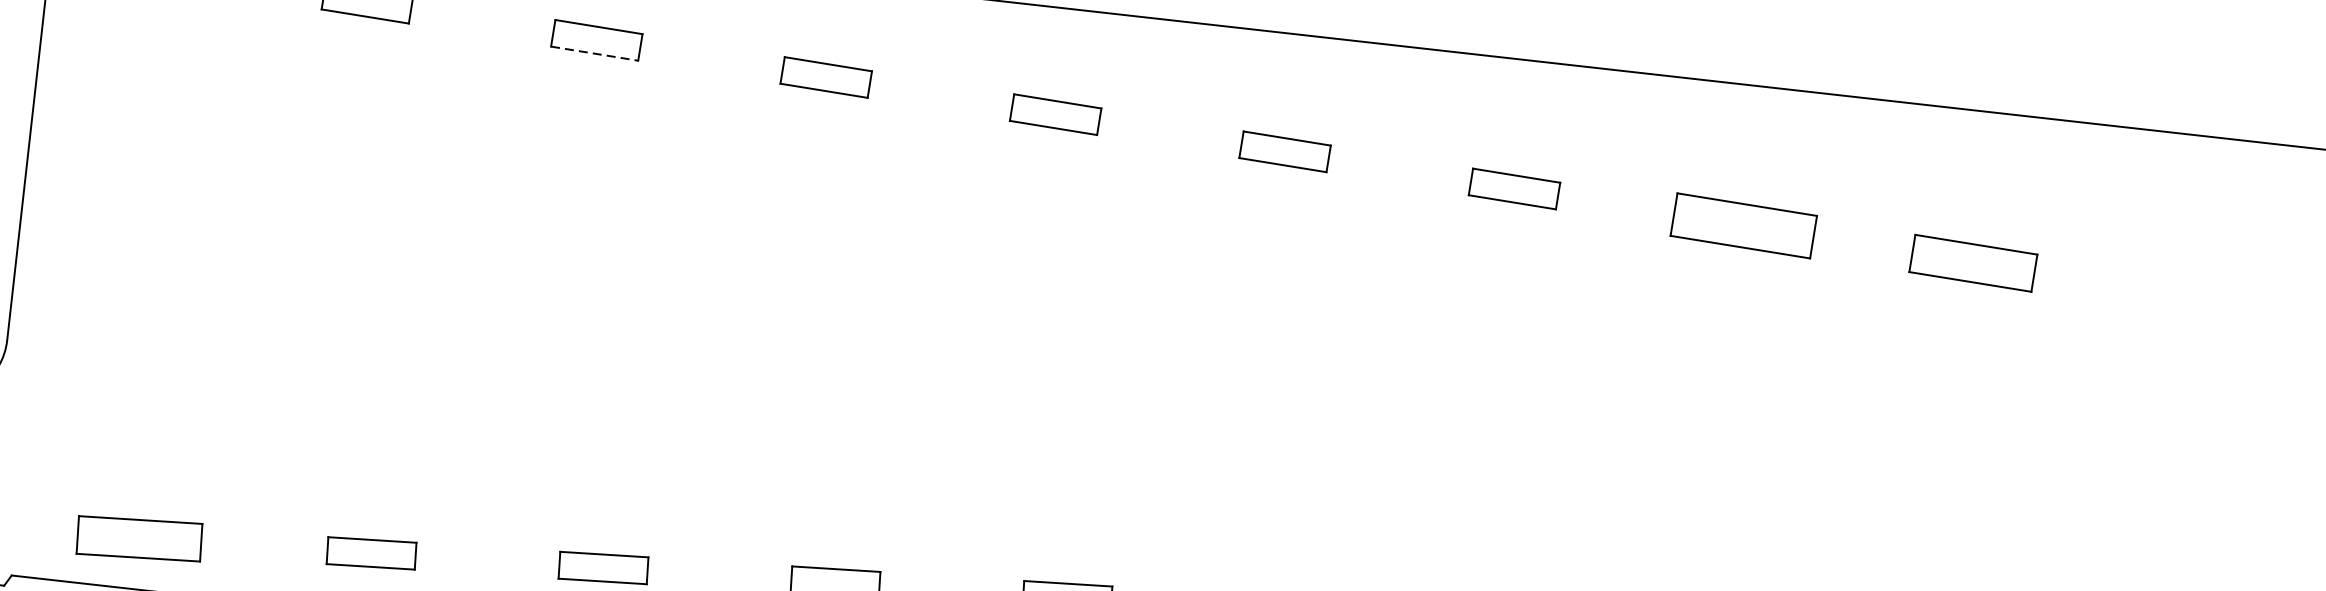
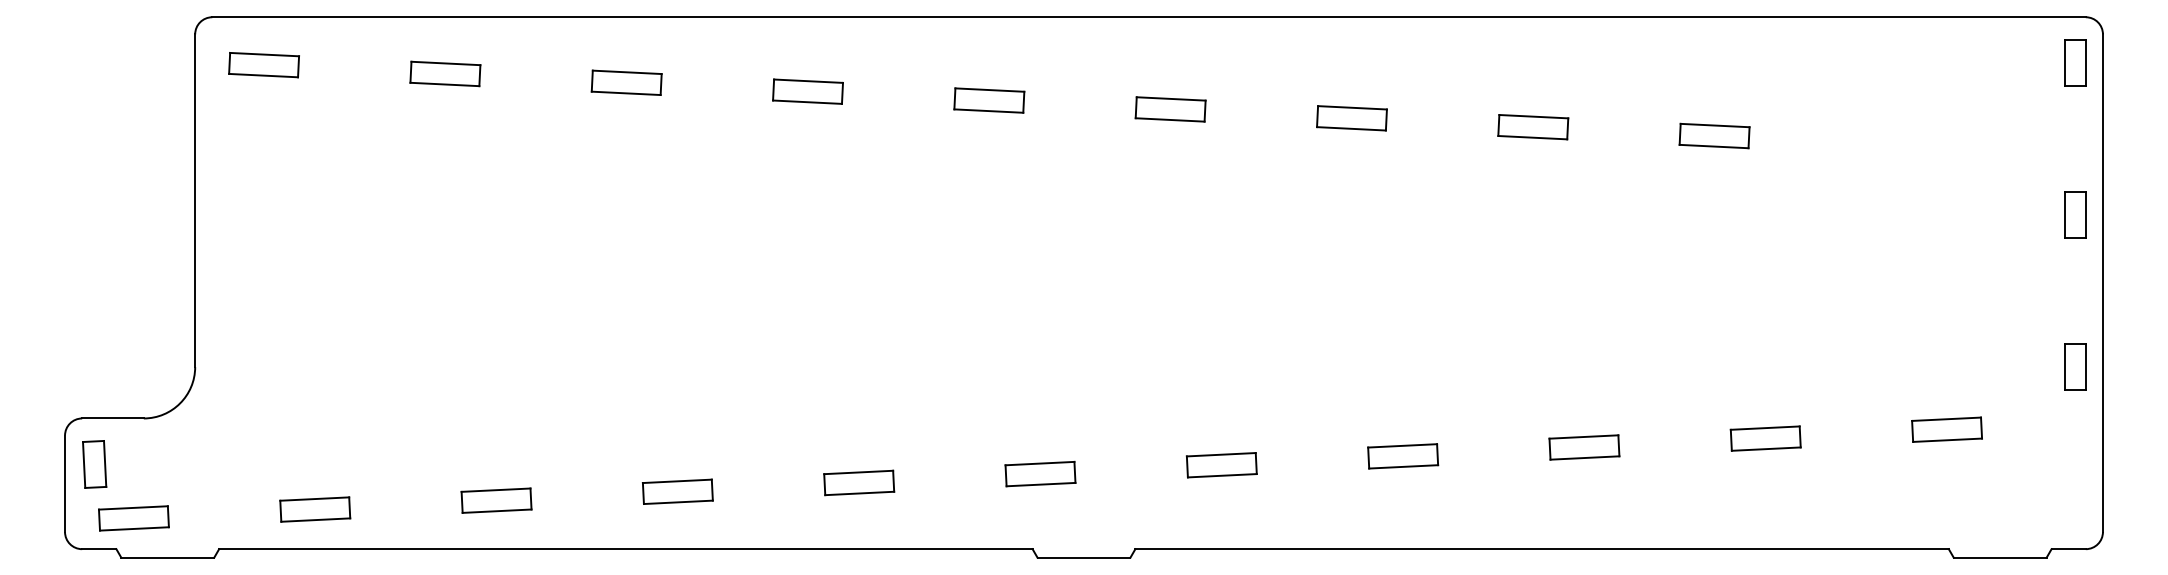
line: (595, 53) -> (626, 93), dashed -> solid
part: (1744, 226) -> (1533, 127), size x0.62
part: (1973, 262) -> (1714, 135), size x0.71
part: (139, 538) -> (315, 509), size x0.71

